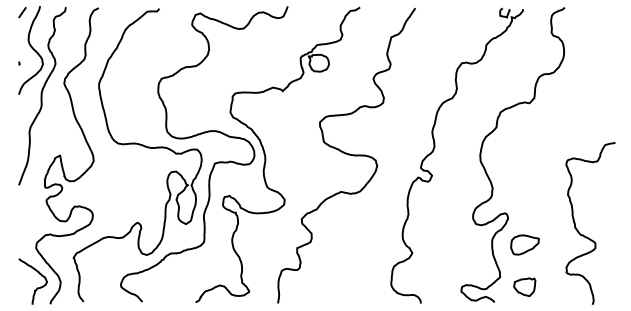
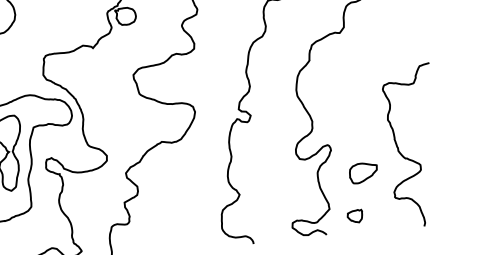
part: (524, 244) -> (363, 172), moved
part: (524, 287) -> (354, 216), size x0.7

